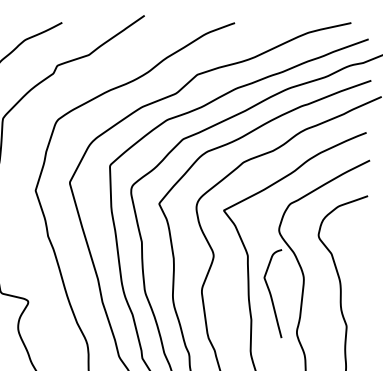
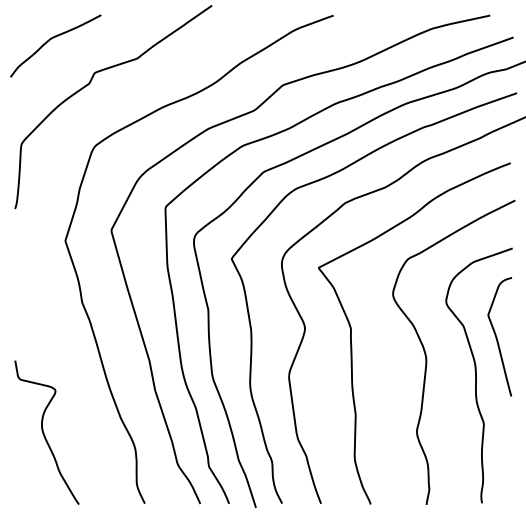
curve: (271, 294) -> (497, 337), moved

